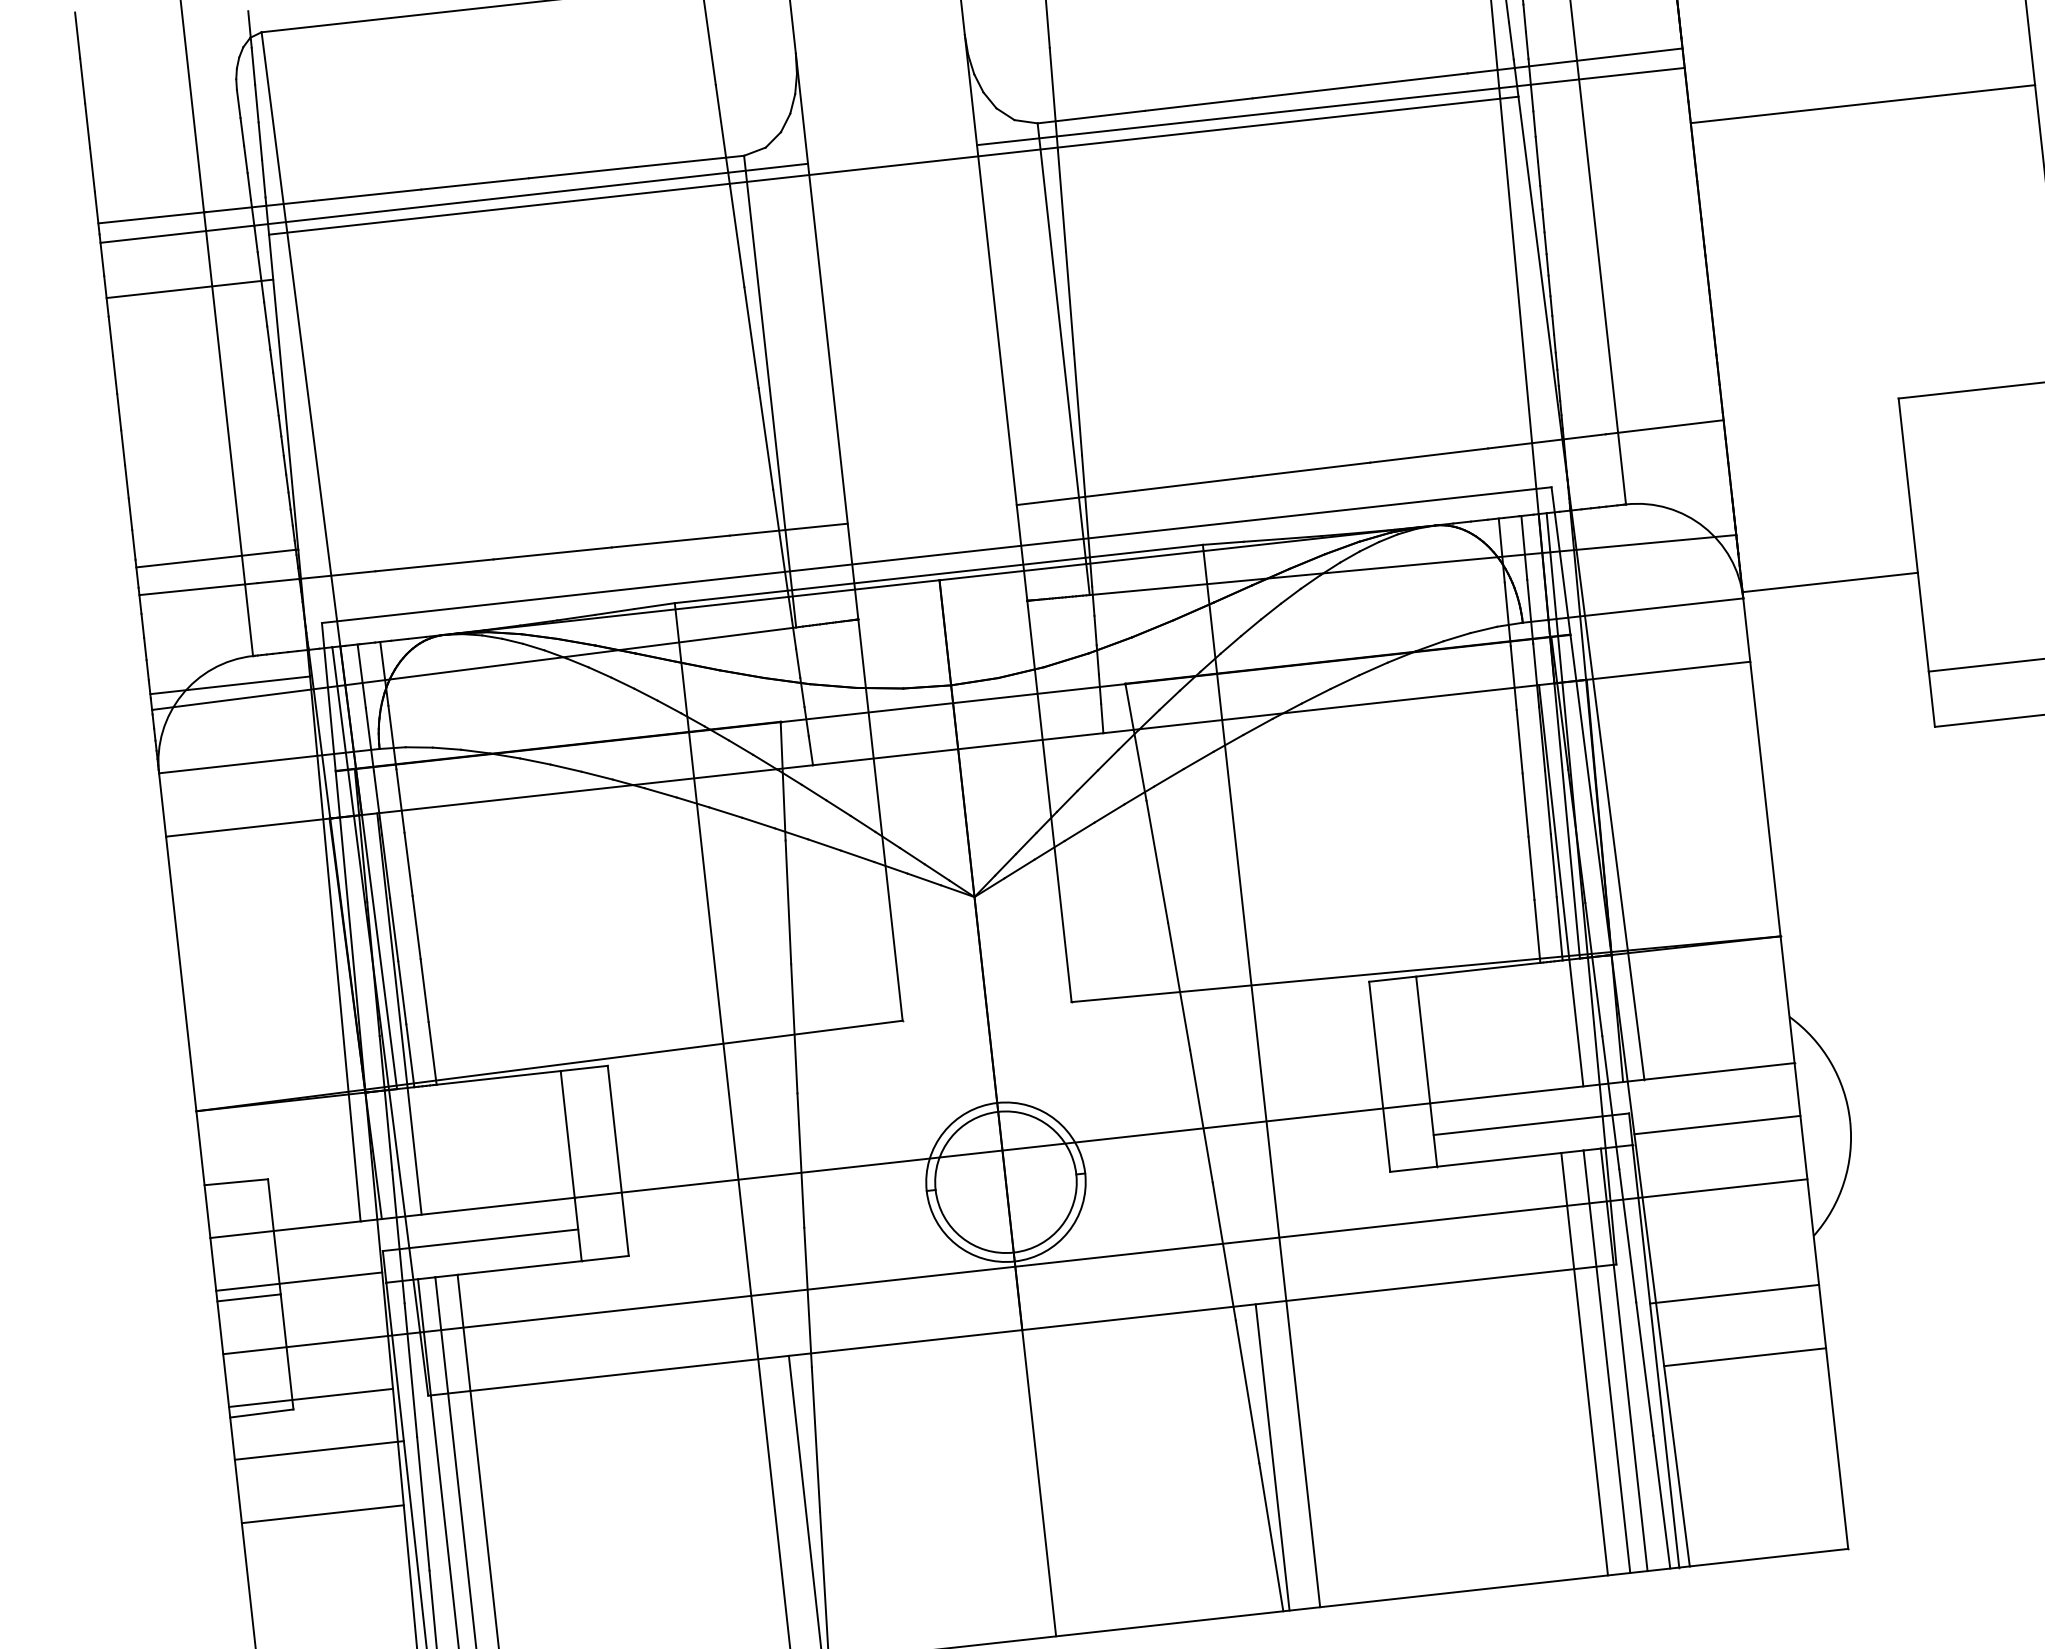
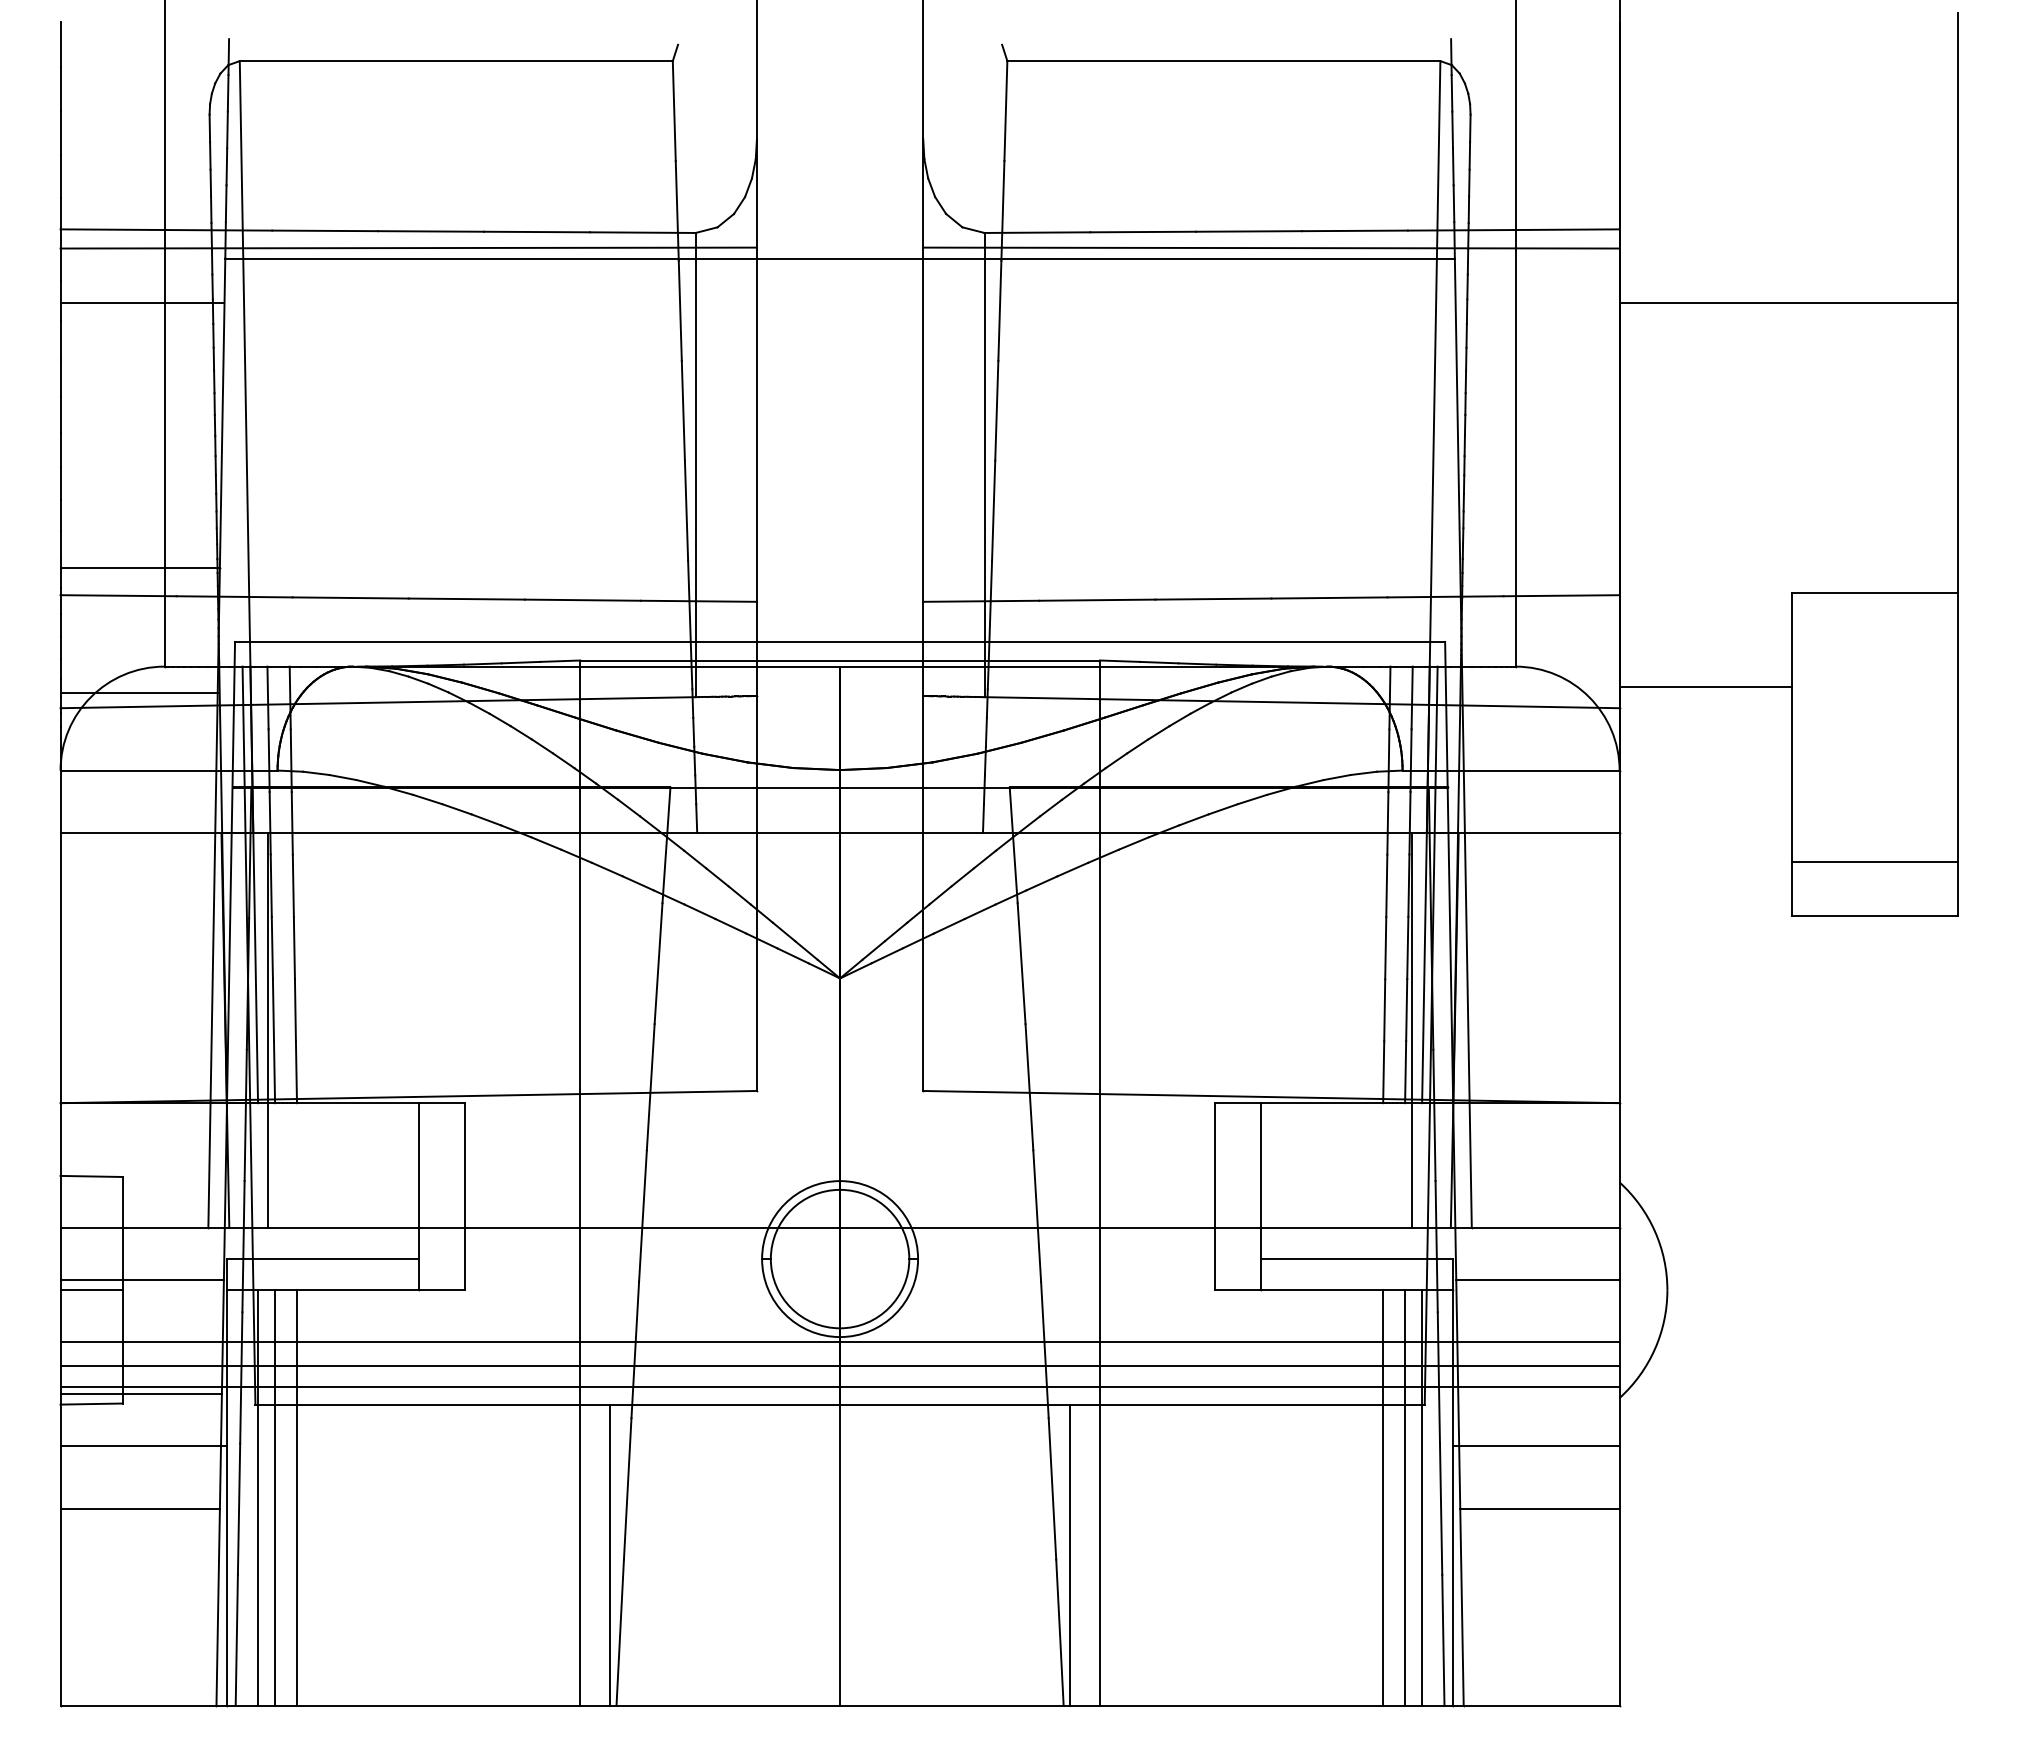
line: (1829, 582) -> (1705, 687), moved
line: (1017, 1291) -> (839, 1366), added
line: (1019, 1311) -> (839, 1386), added

